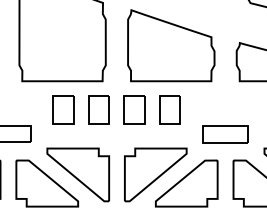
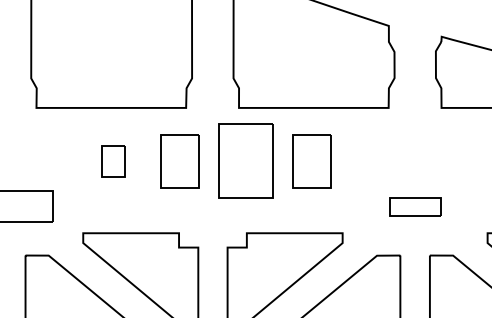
part: (63, 109) -> (113, 160), size x0.6
part: (134, 109) -> (245, 160), size x1.4
part: (225, 134) -> (414, 207), size x0.6

